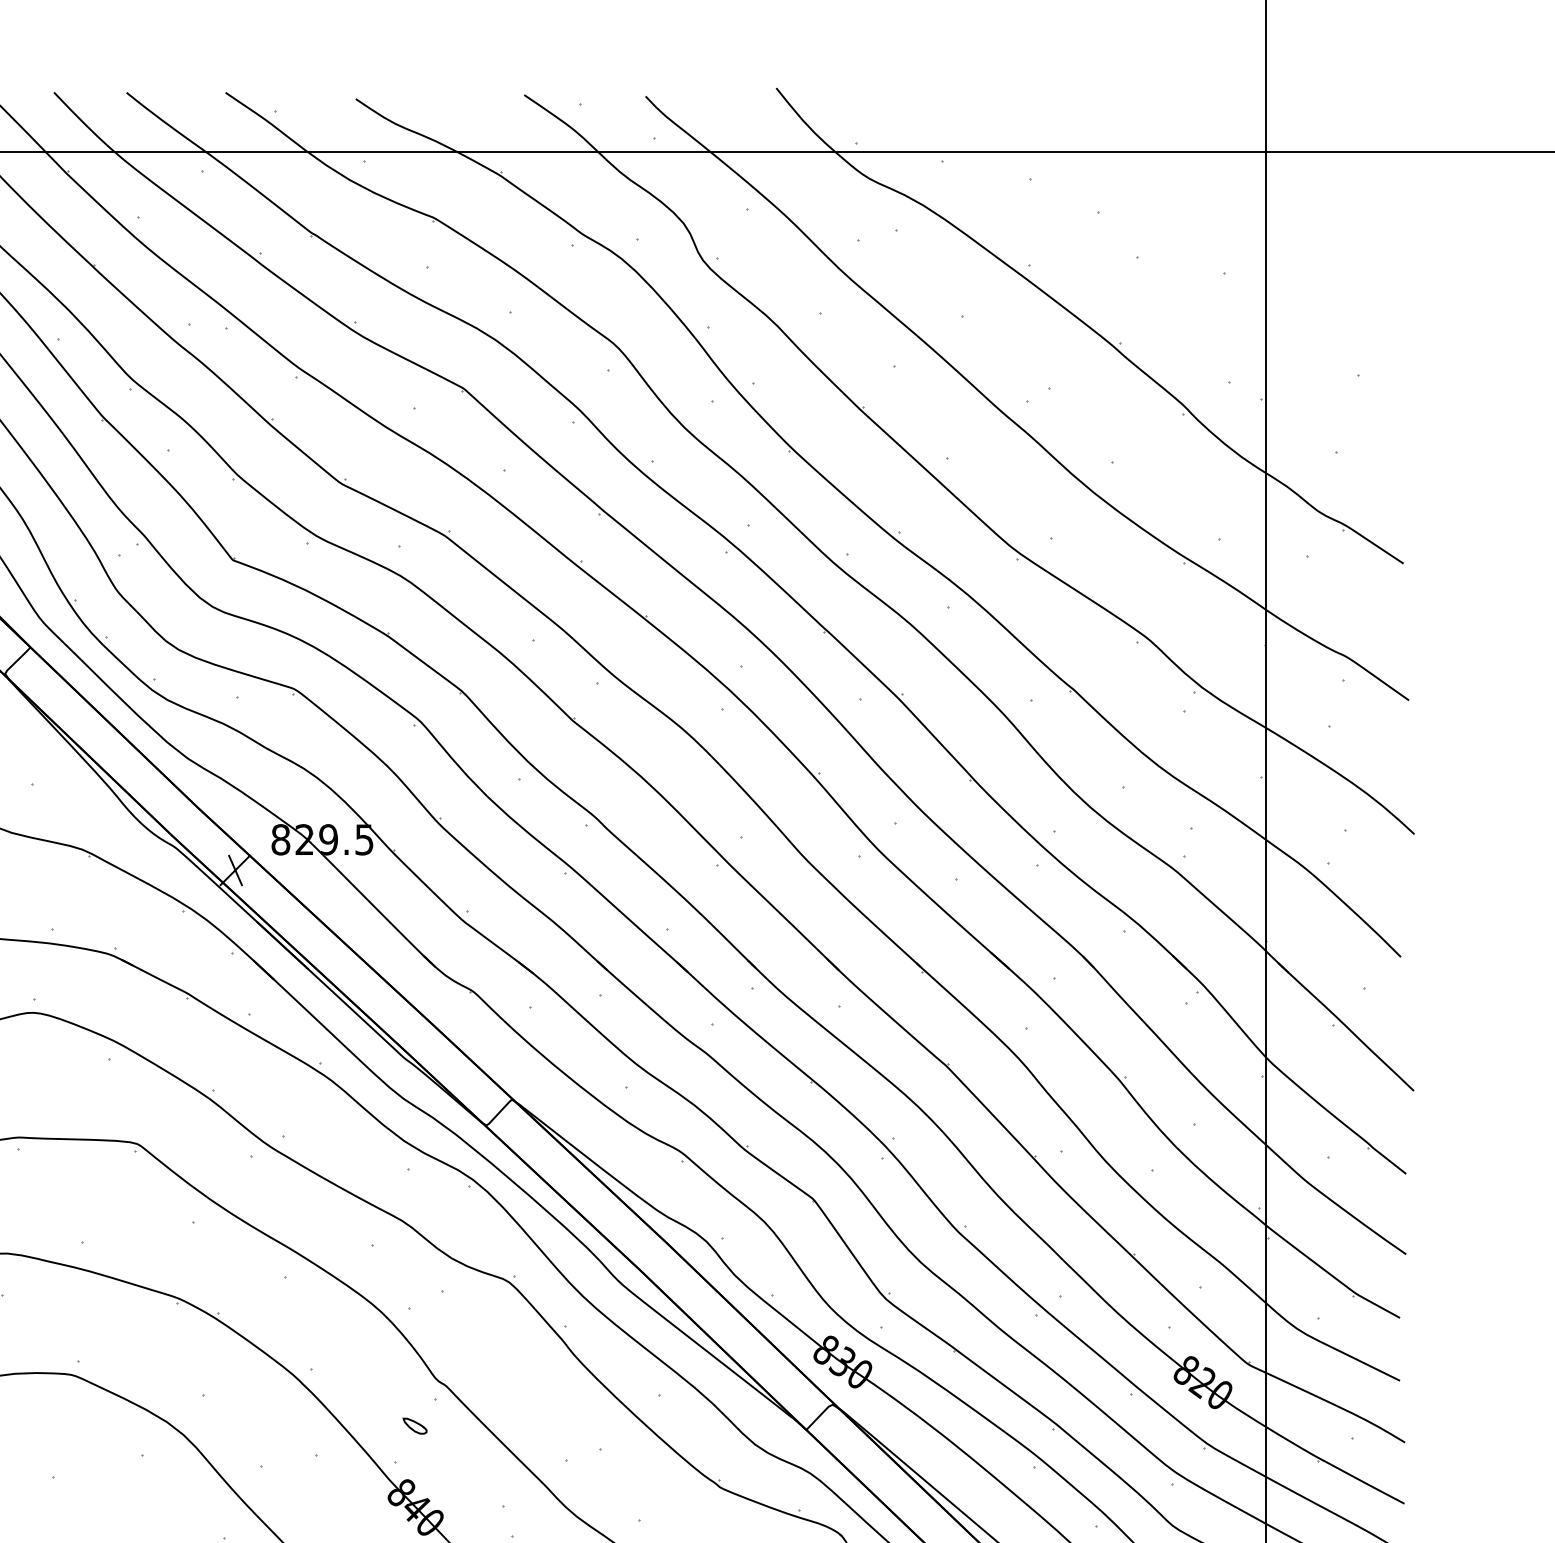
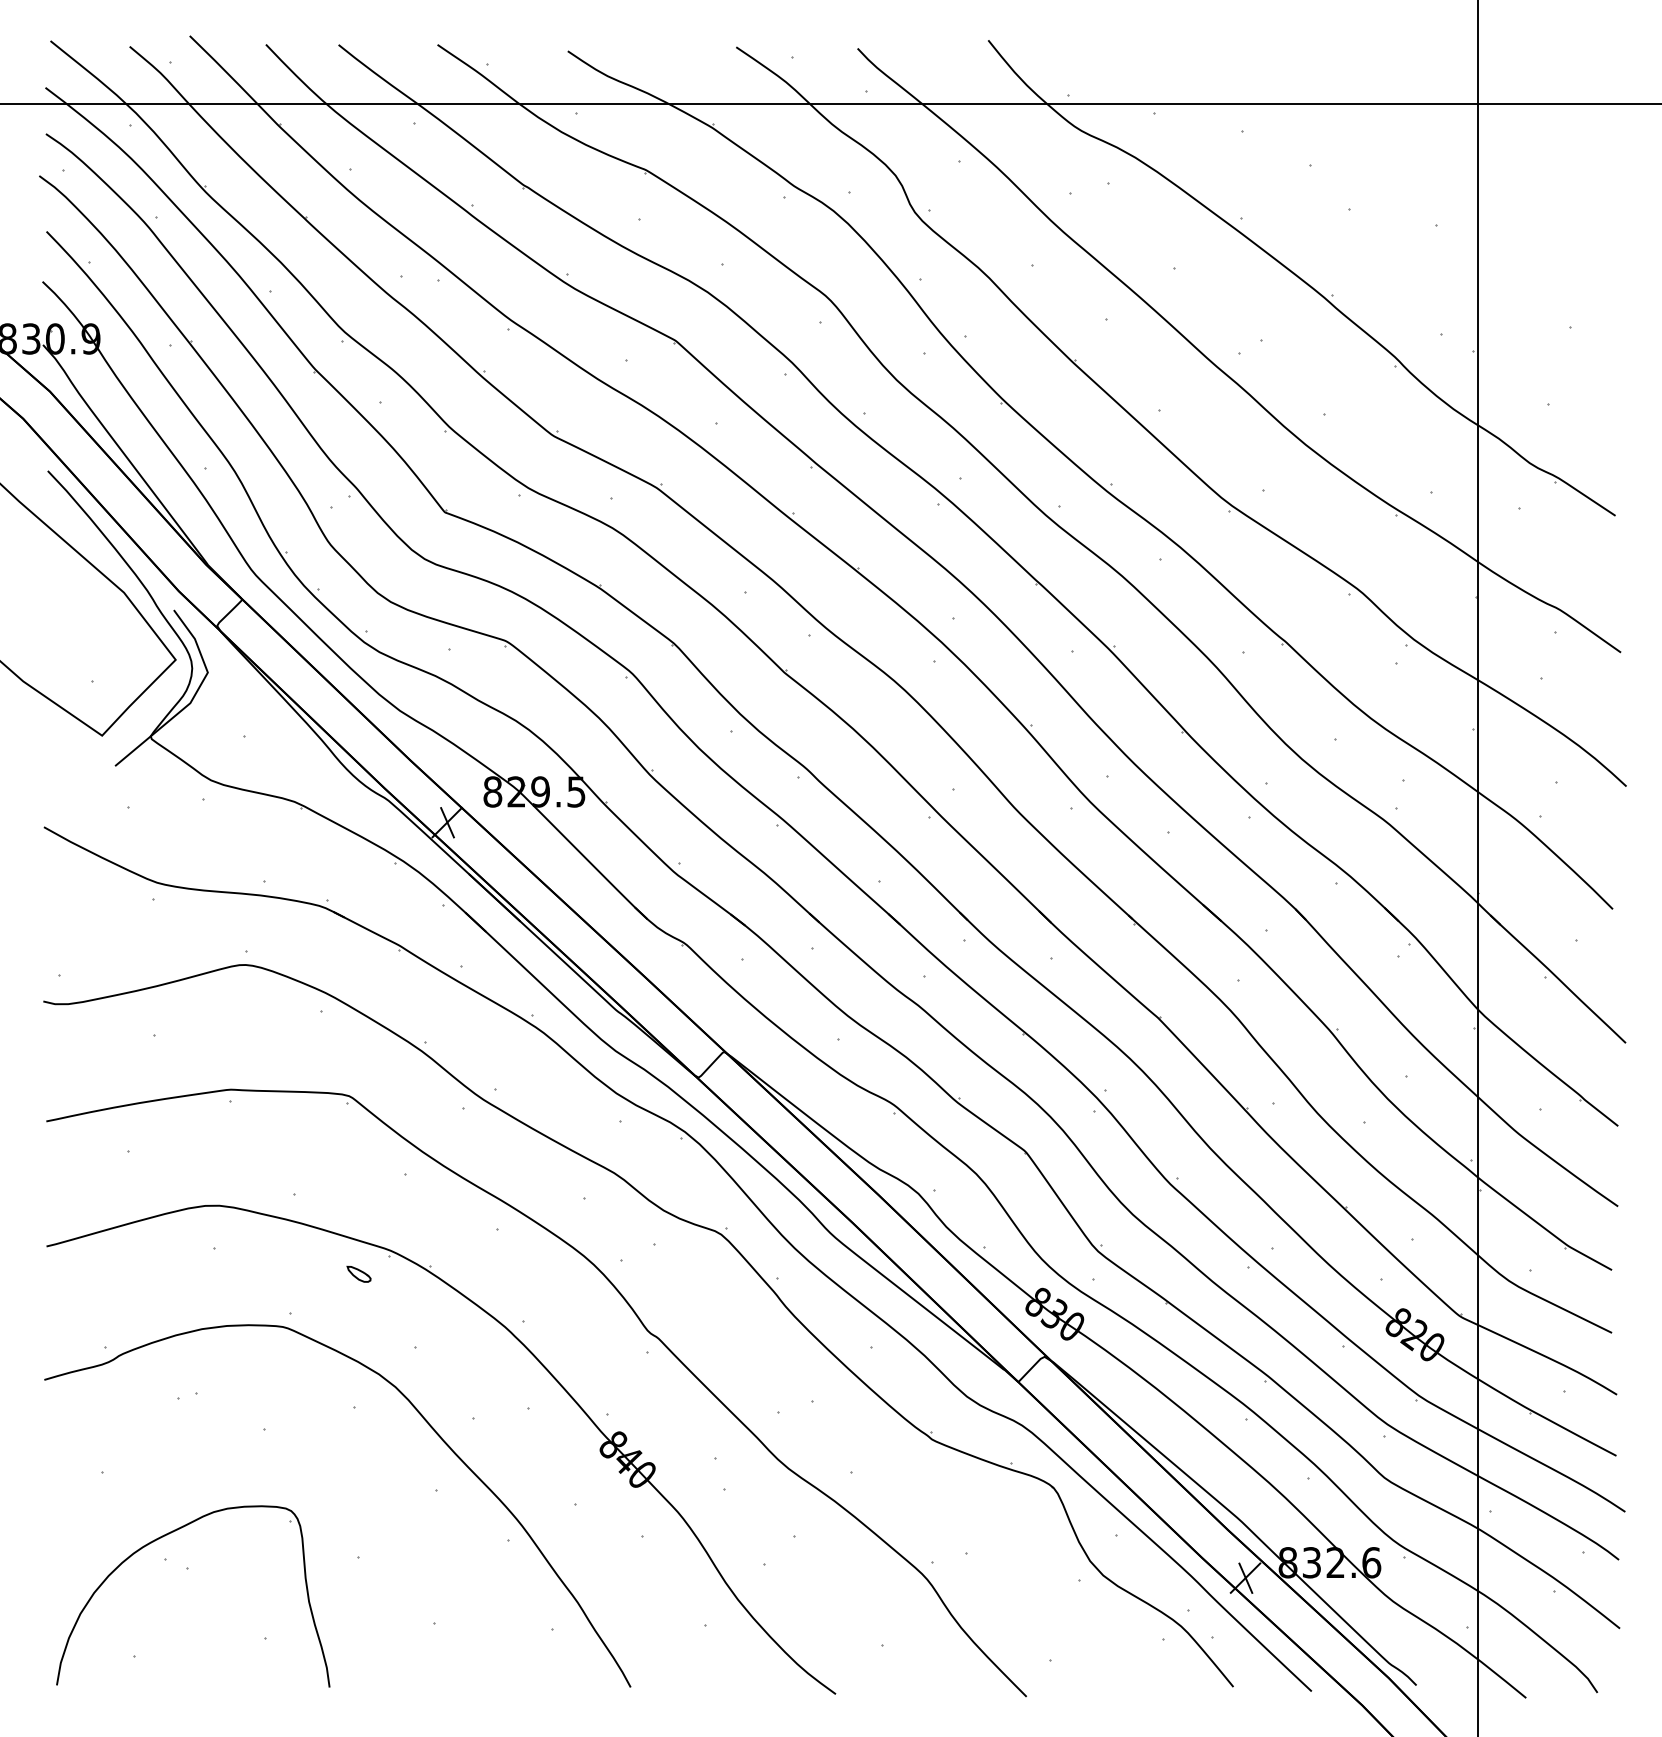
part: (414, 1425) -> (358, 1273), moved

